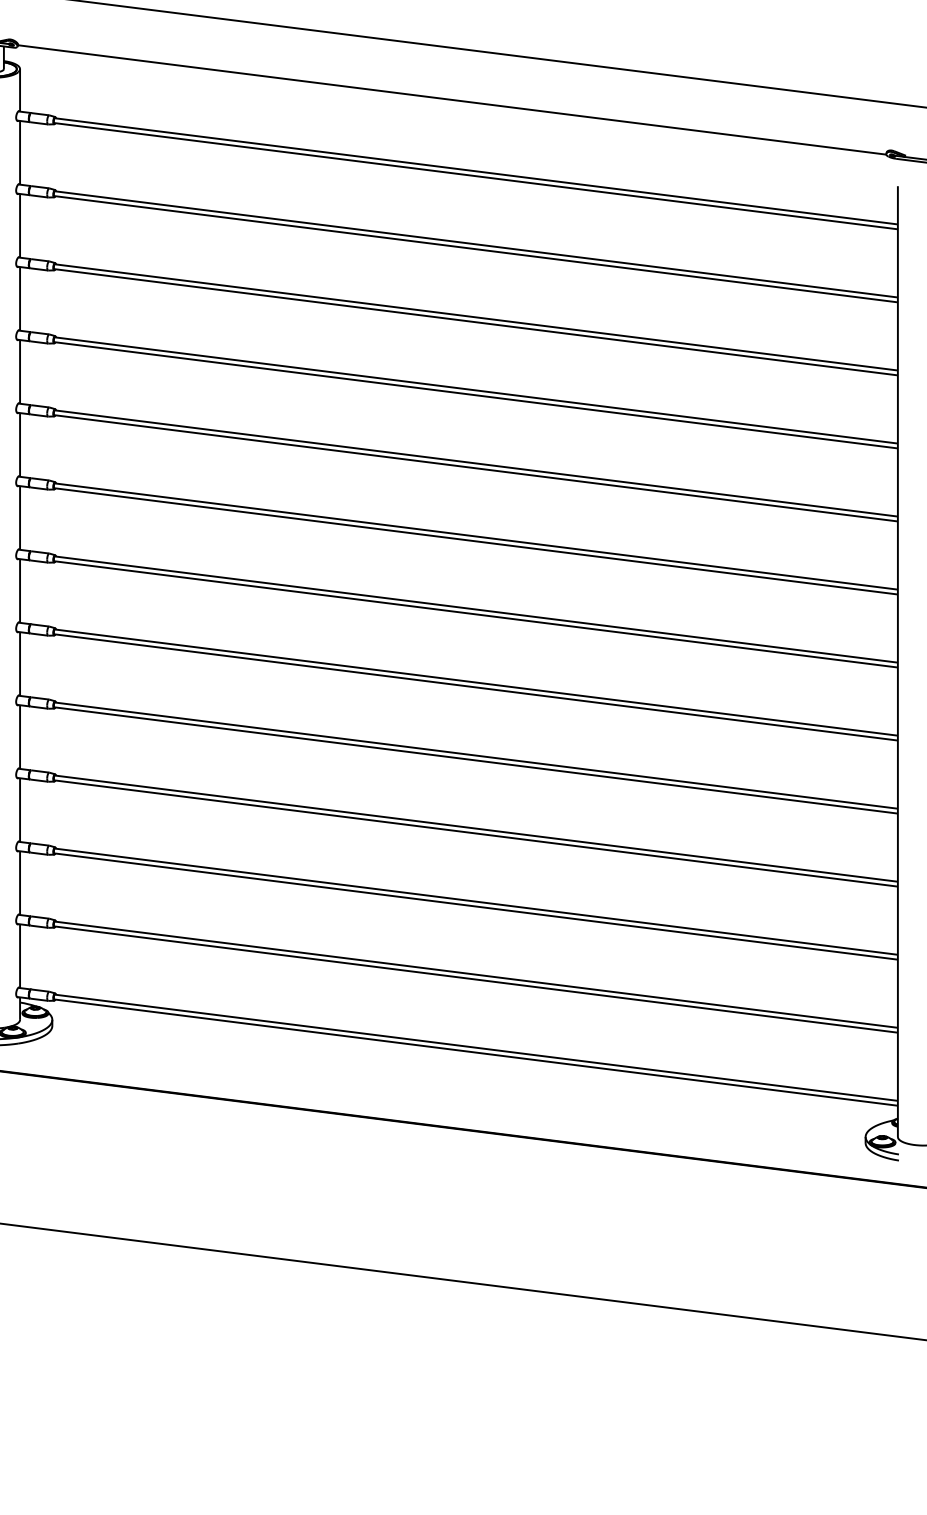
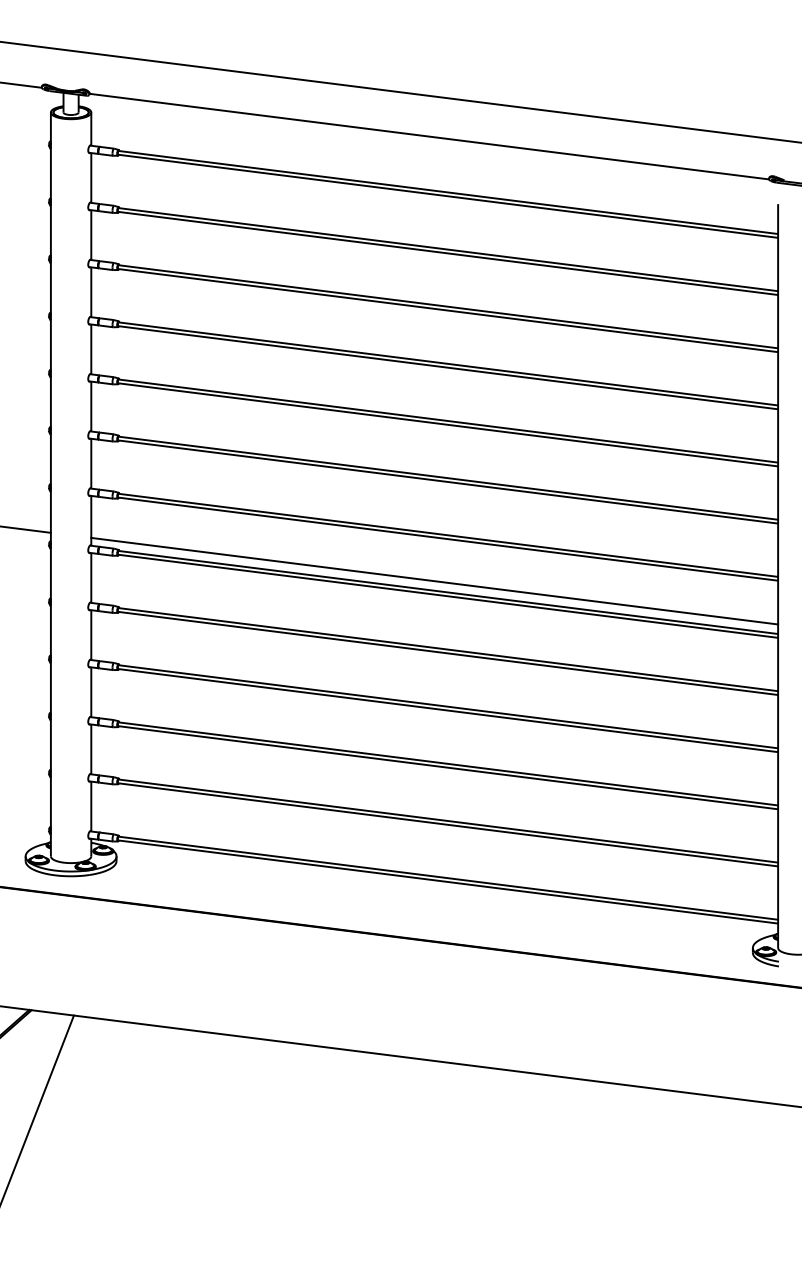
line: (458, 667) -> (434, 580), added

